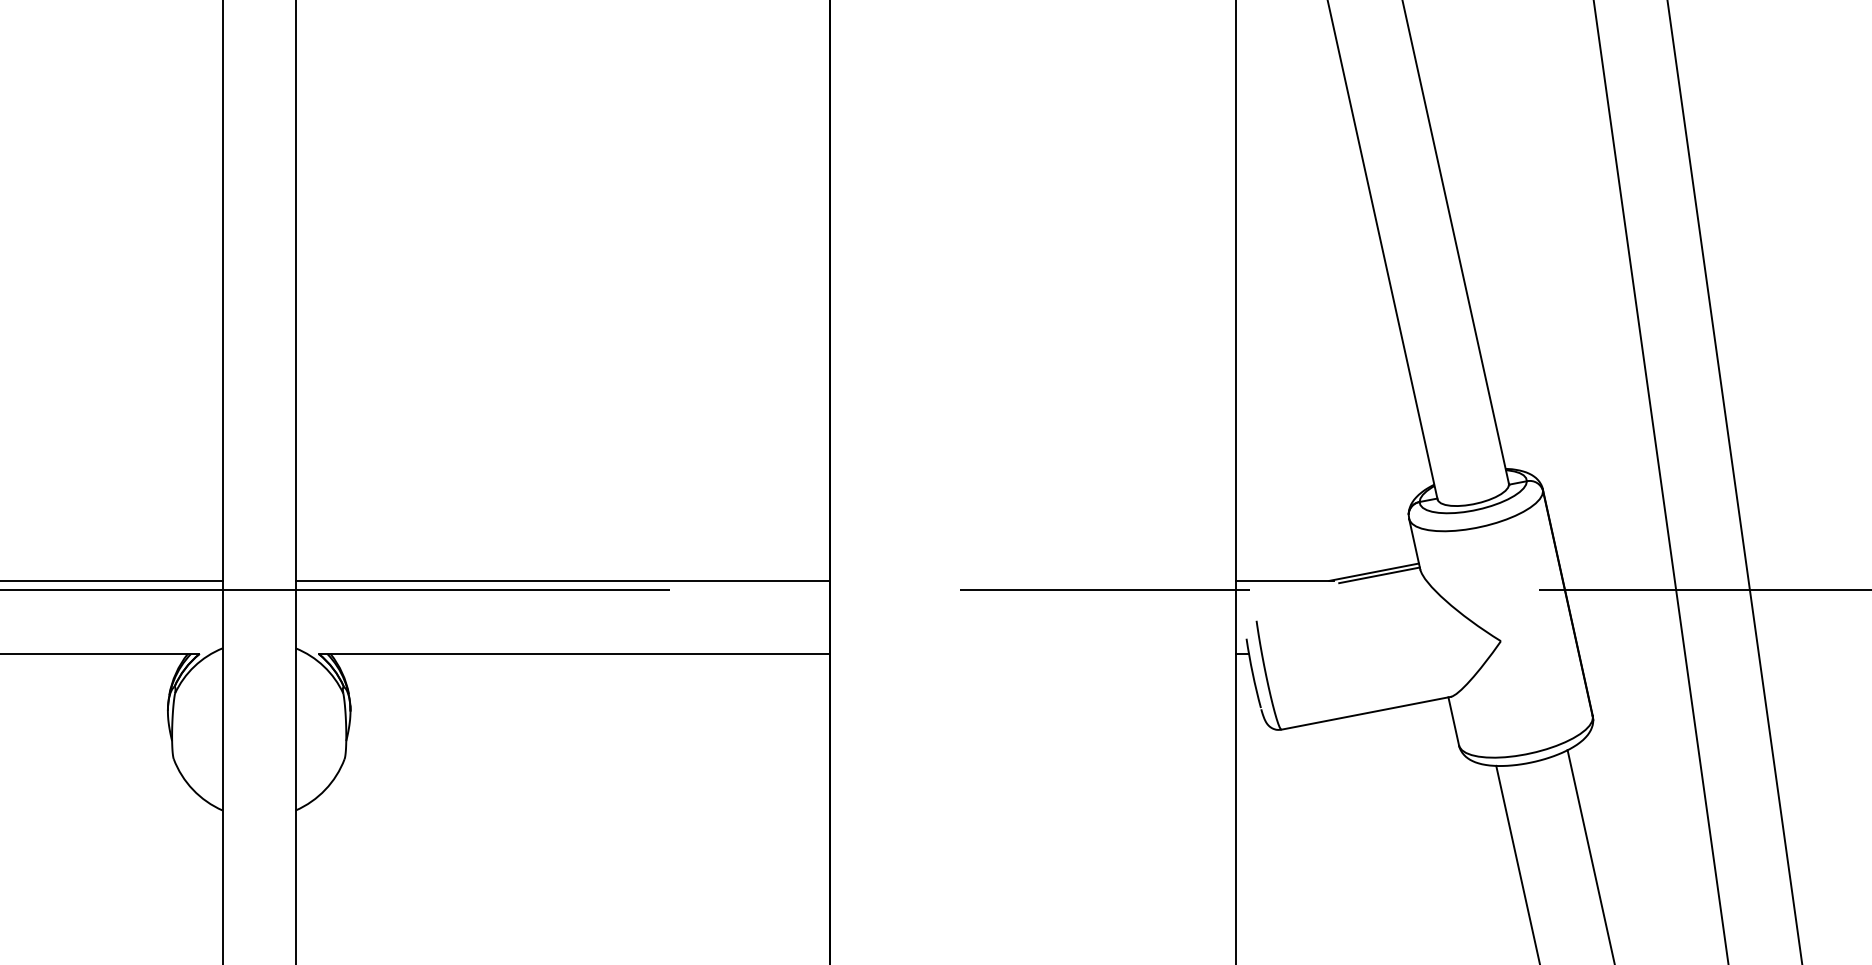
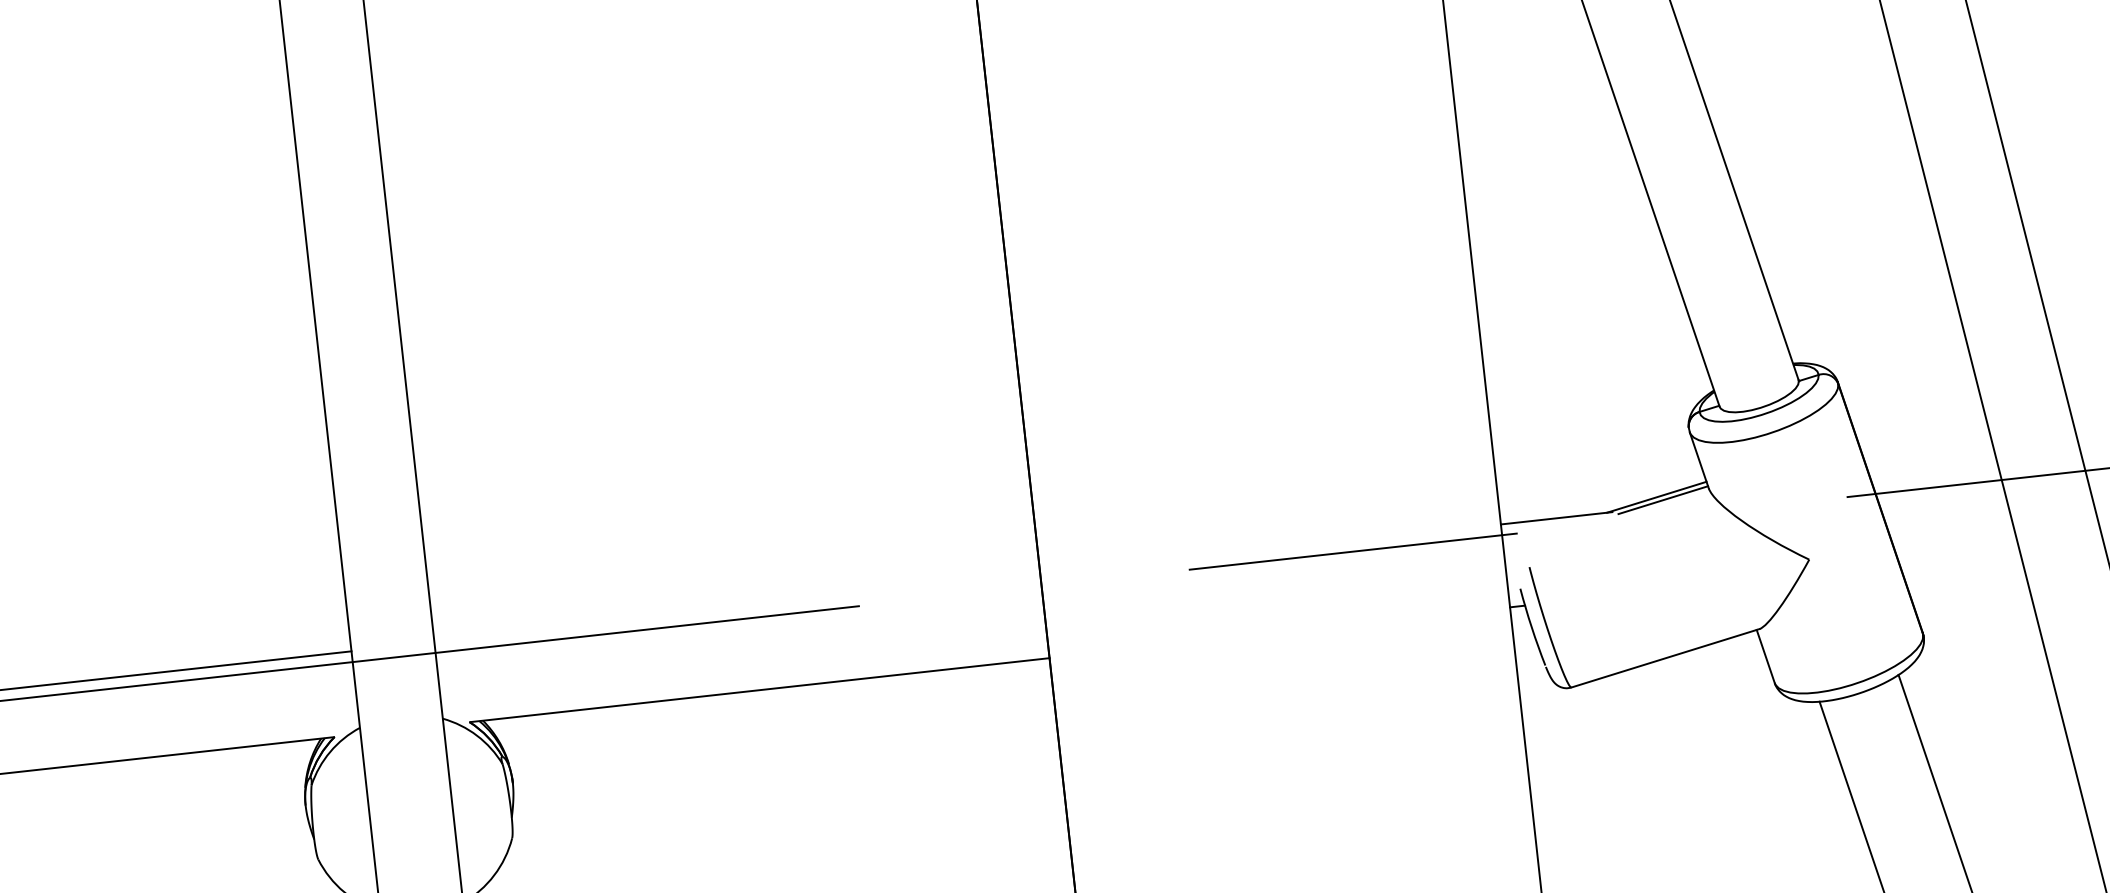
line: (562, 580) -> (737, 608), removed

